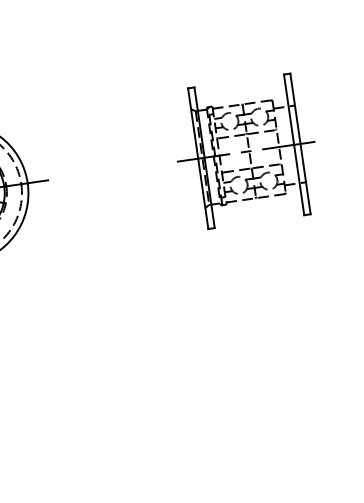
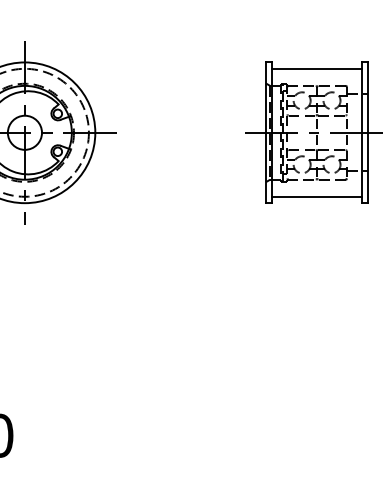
line: (239, 87) -> (316, 68), added
line: (257, 215) -> (316, 196), added

